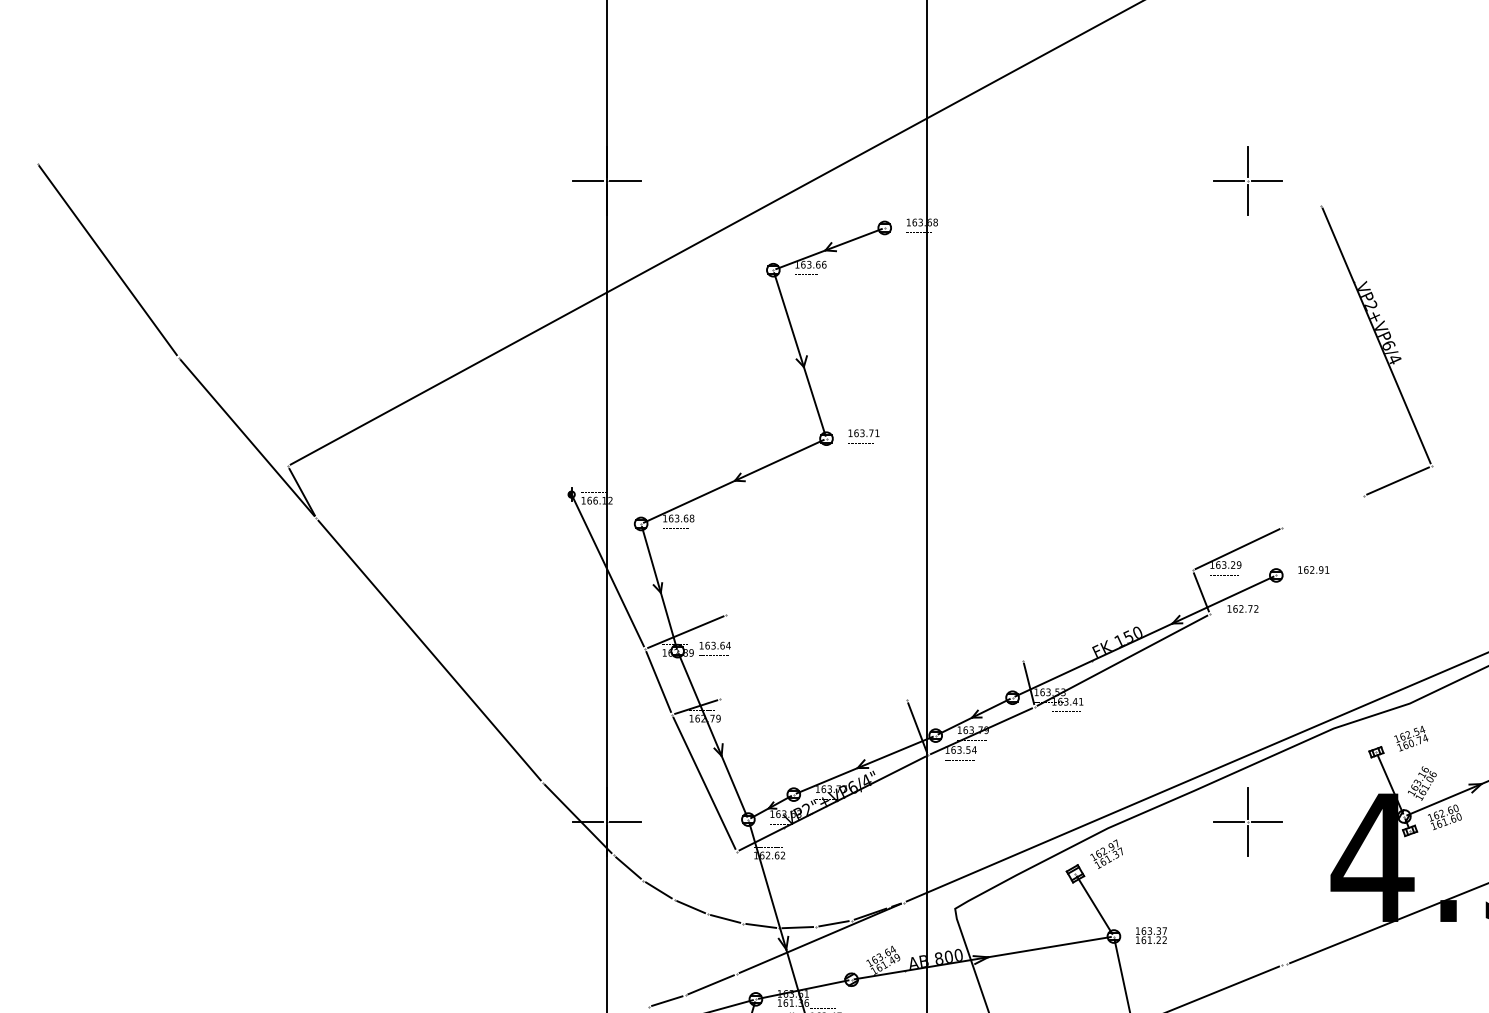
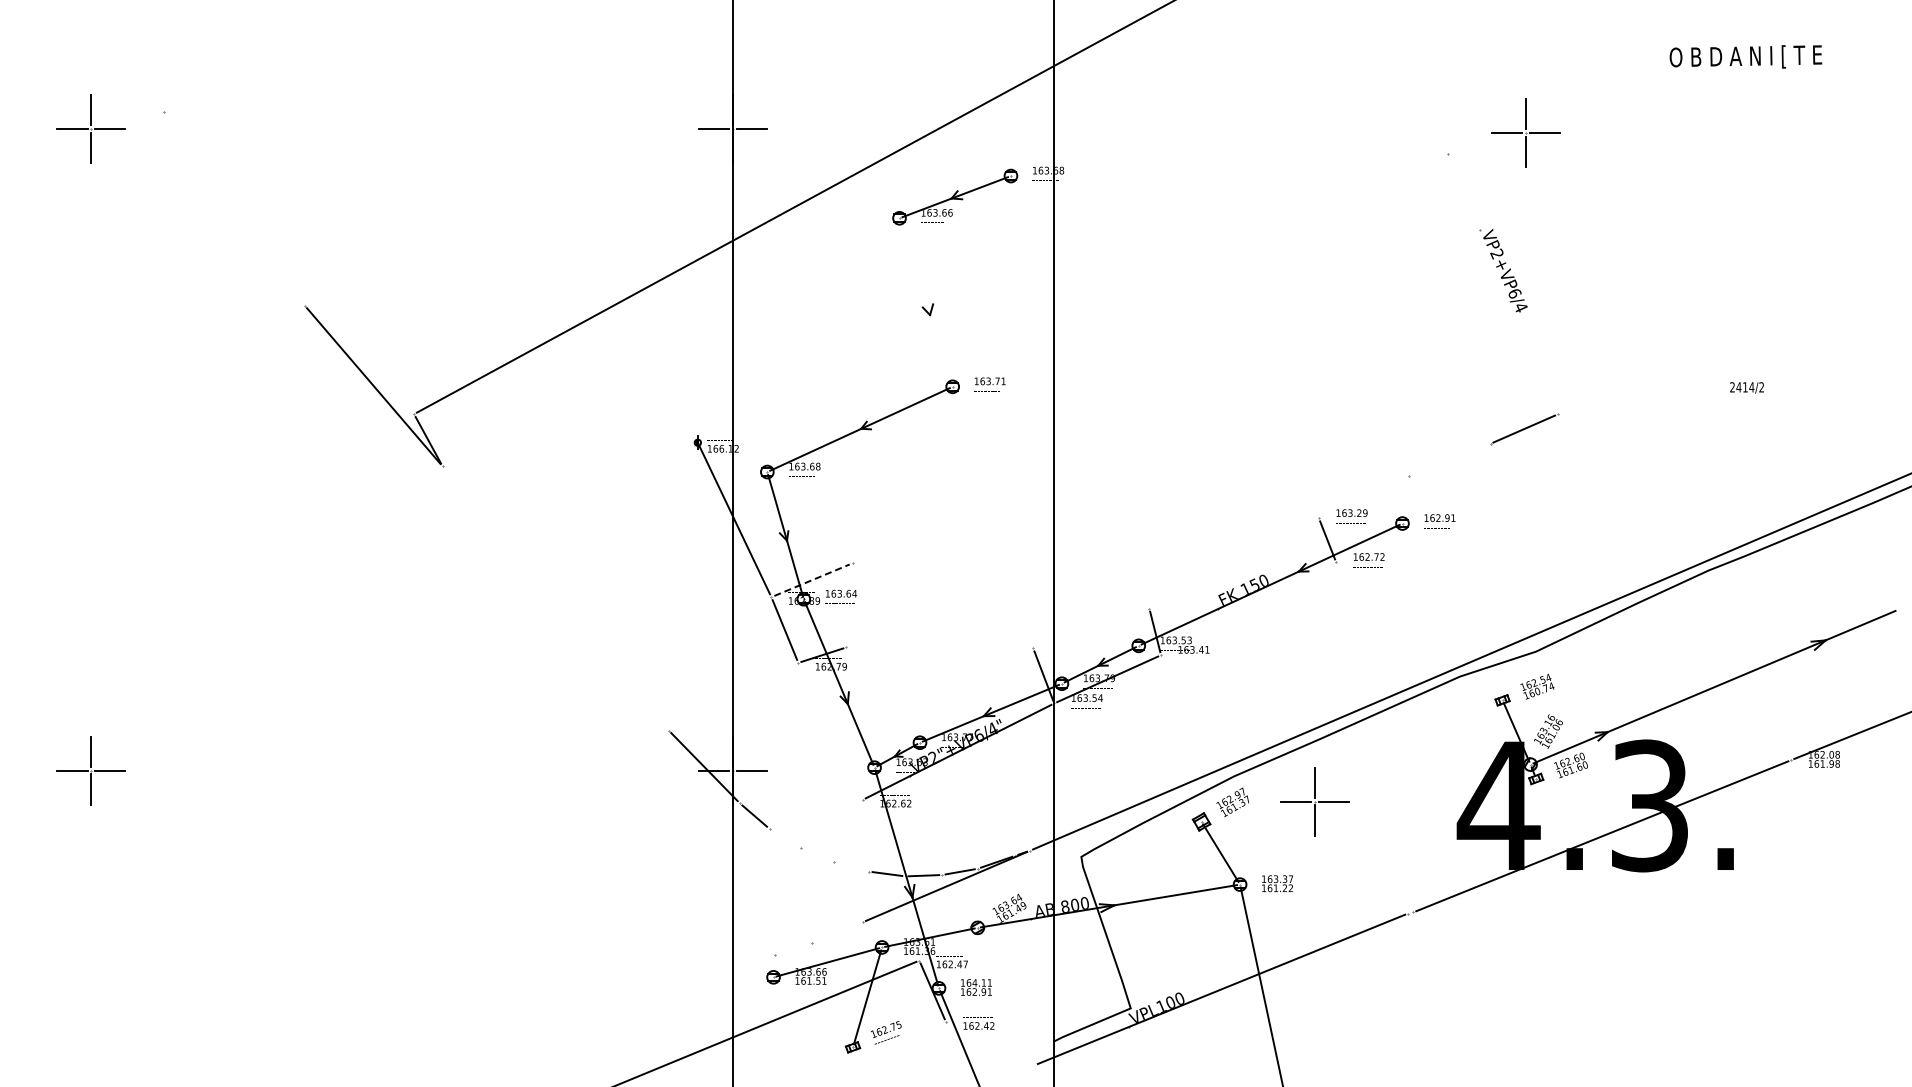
part: (1247, 180) -> (1525, 132), moved
line: (108, 260) -> (234, 208), removed
line: (1376, 335) -> (1502, 283), removed
line: (799, 354) -> (925, 302), removed
line: (1237, 549) -> (1363, 497), removed
line: (686, 632) -> (812, 580), solid -> dashed
line: (429, 650) -> (555, 598), removed
line: (1122, 660) -> (1248, 608), removed
line: (704, 782) -> (830, 730), removed
part: (1247, 822) -> (1314, 801), moved
line: (658, 890) -> (784, 838), removed
line: (691, 907) -> (817, 855), removed
line: (725, 918) -> (851, 866), removed
line: (711, 984) -> (837, 932), removed
line: (667, 1000) -> (793, 948), removed

